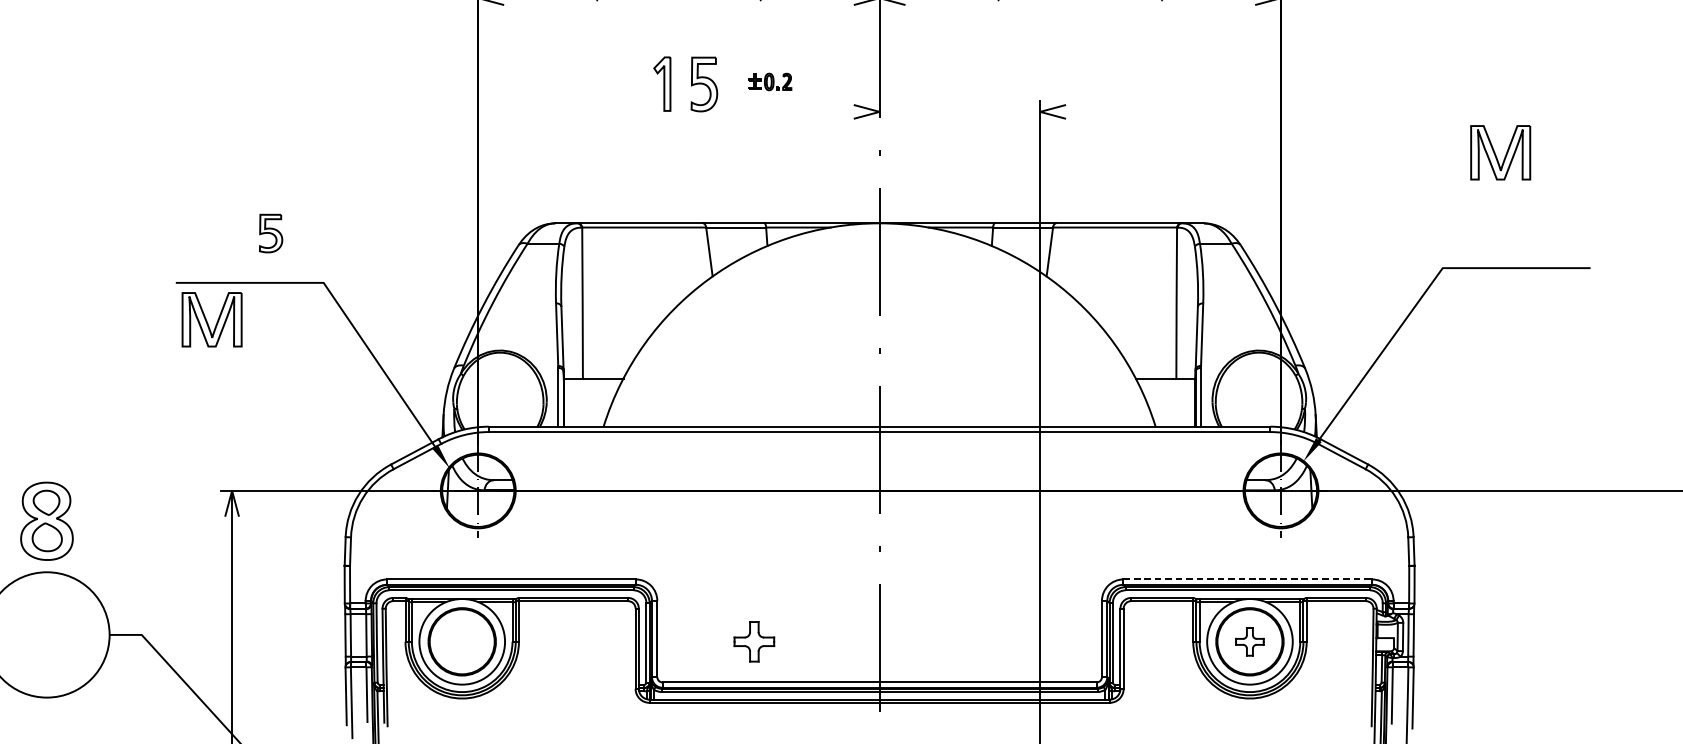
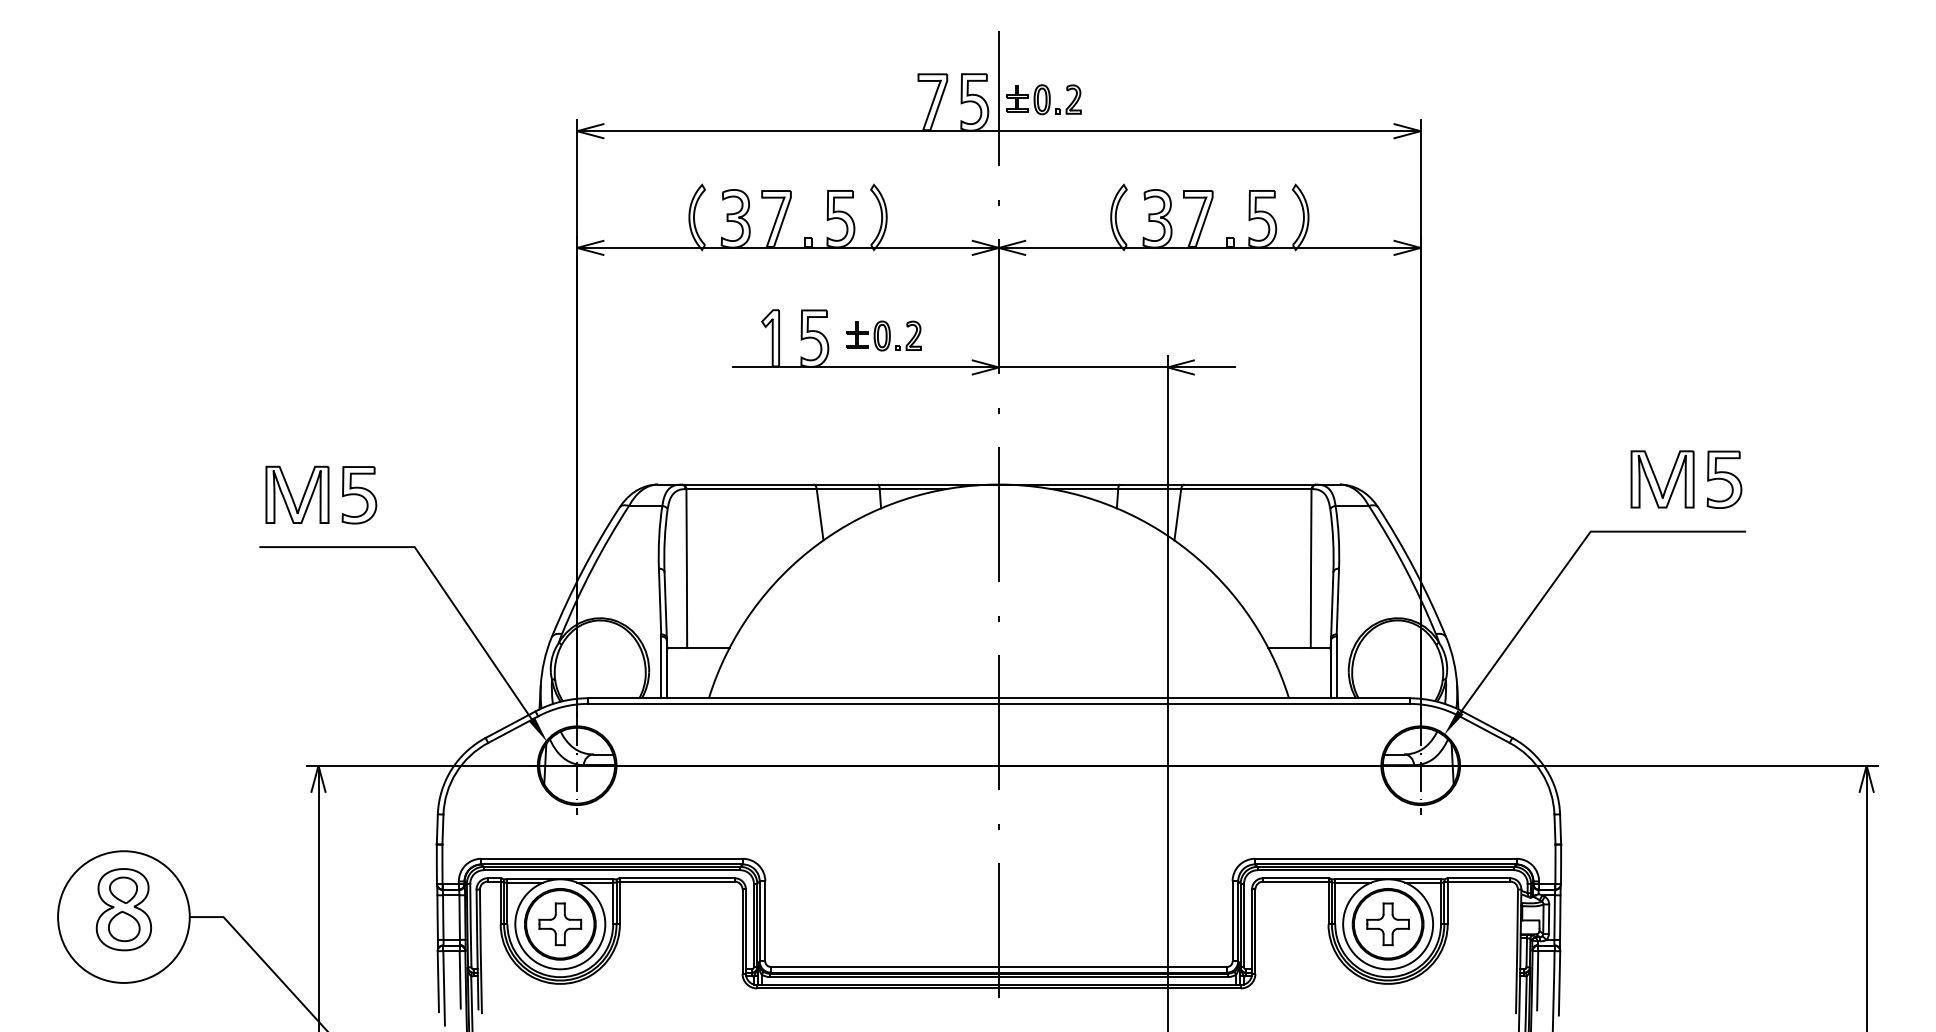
part: (769, 81) -> (883, 335), size x1.67
line: (864, 111) -> (983, 367), added
part: (1500, 152) -> (1662, 479), moved
part: (1570, 218) -> (1724, 479), added
part: (271, 233) -> (359, 495), size x1.43
part: (212, 319) -> (297, 494), moved
part: (46, 521) -> (123, 909), moved
line: (1247, 579) -> (1385, 858), dashed -> solid
part: (754, 641) -> (560, 924), moved
part: (1249, 641) -> (1387, 924), size x1.43

